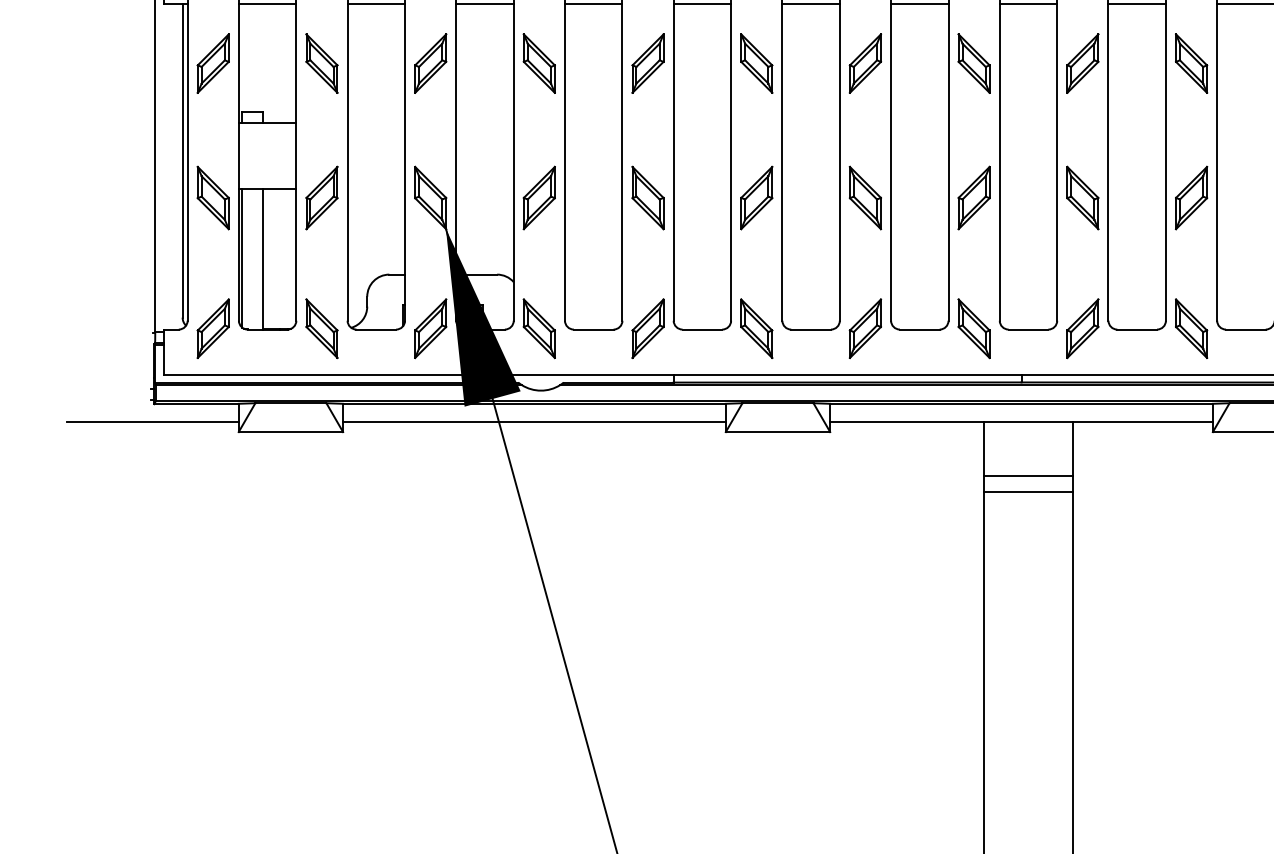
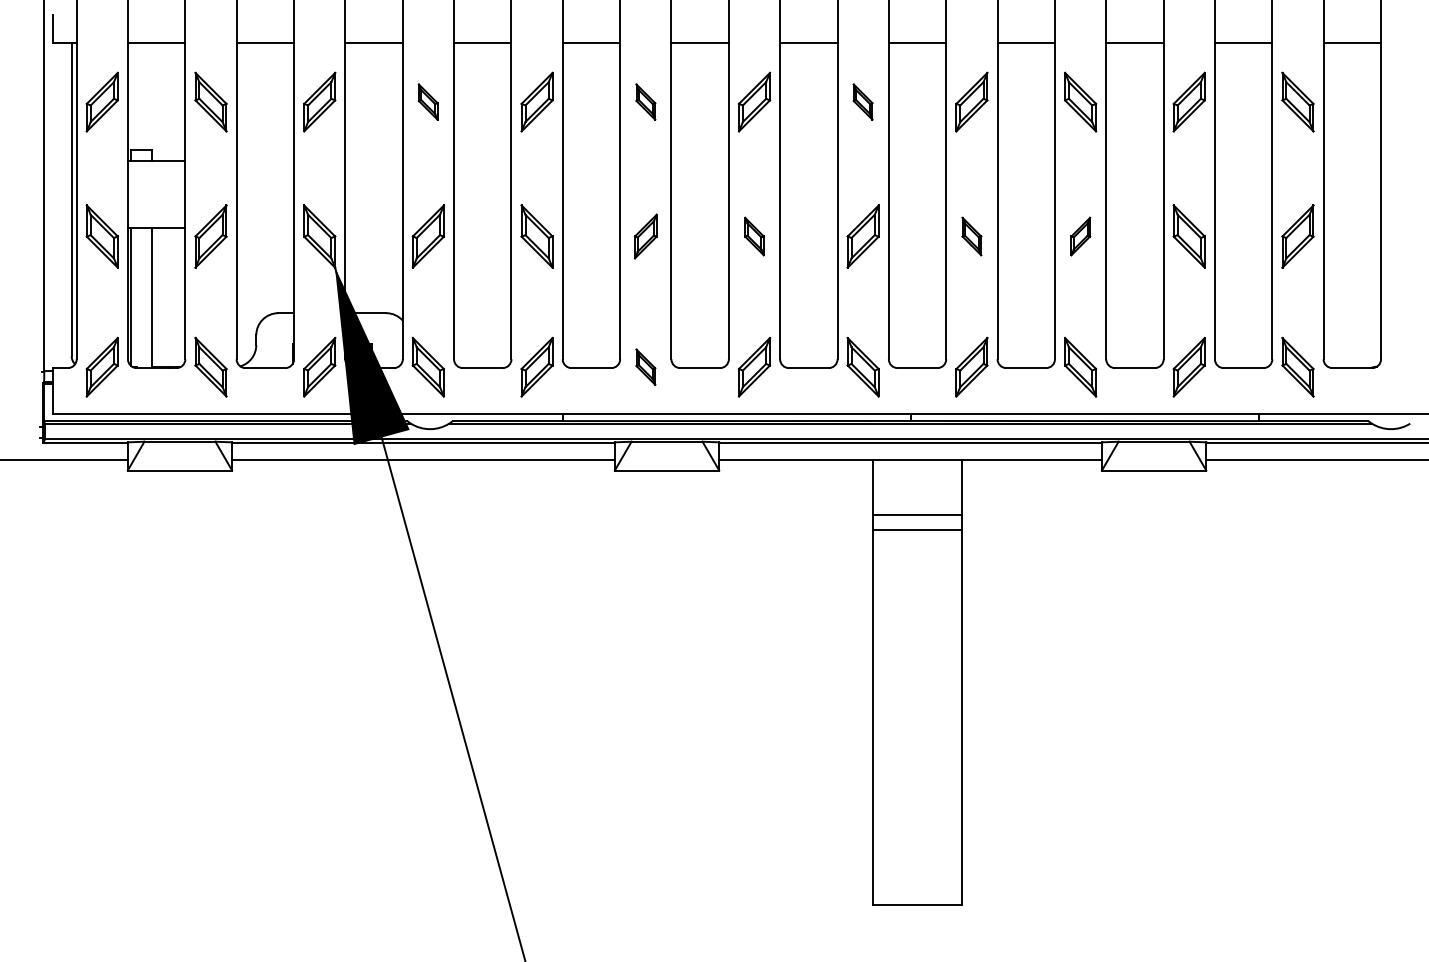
part: (538, 62) -> (427, 101), size x0.6
part: (756, 62) -> (645, 101), size x0.6
part: (973, 62) -> (862, 101), size x0.6
part: (756, 197) -> (645, 236), size x0.7
part: (865, 197) -> (754, 236), size x0.6
part: (1082, 197) -> (971, 236), size x0.6
part: (1191, 197) -> (1080, 236), size x0.6
part: (756, 327) -> (645, 366), size x0.6

